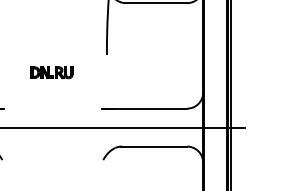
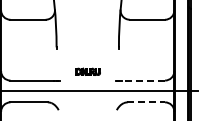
part: (50, 72) -> (87, 71), moved
line: (149, 108) -> (143, 80), solid -> dashed
line: (154, 146) -> (146, 102), solid -> dashed

